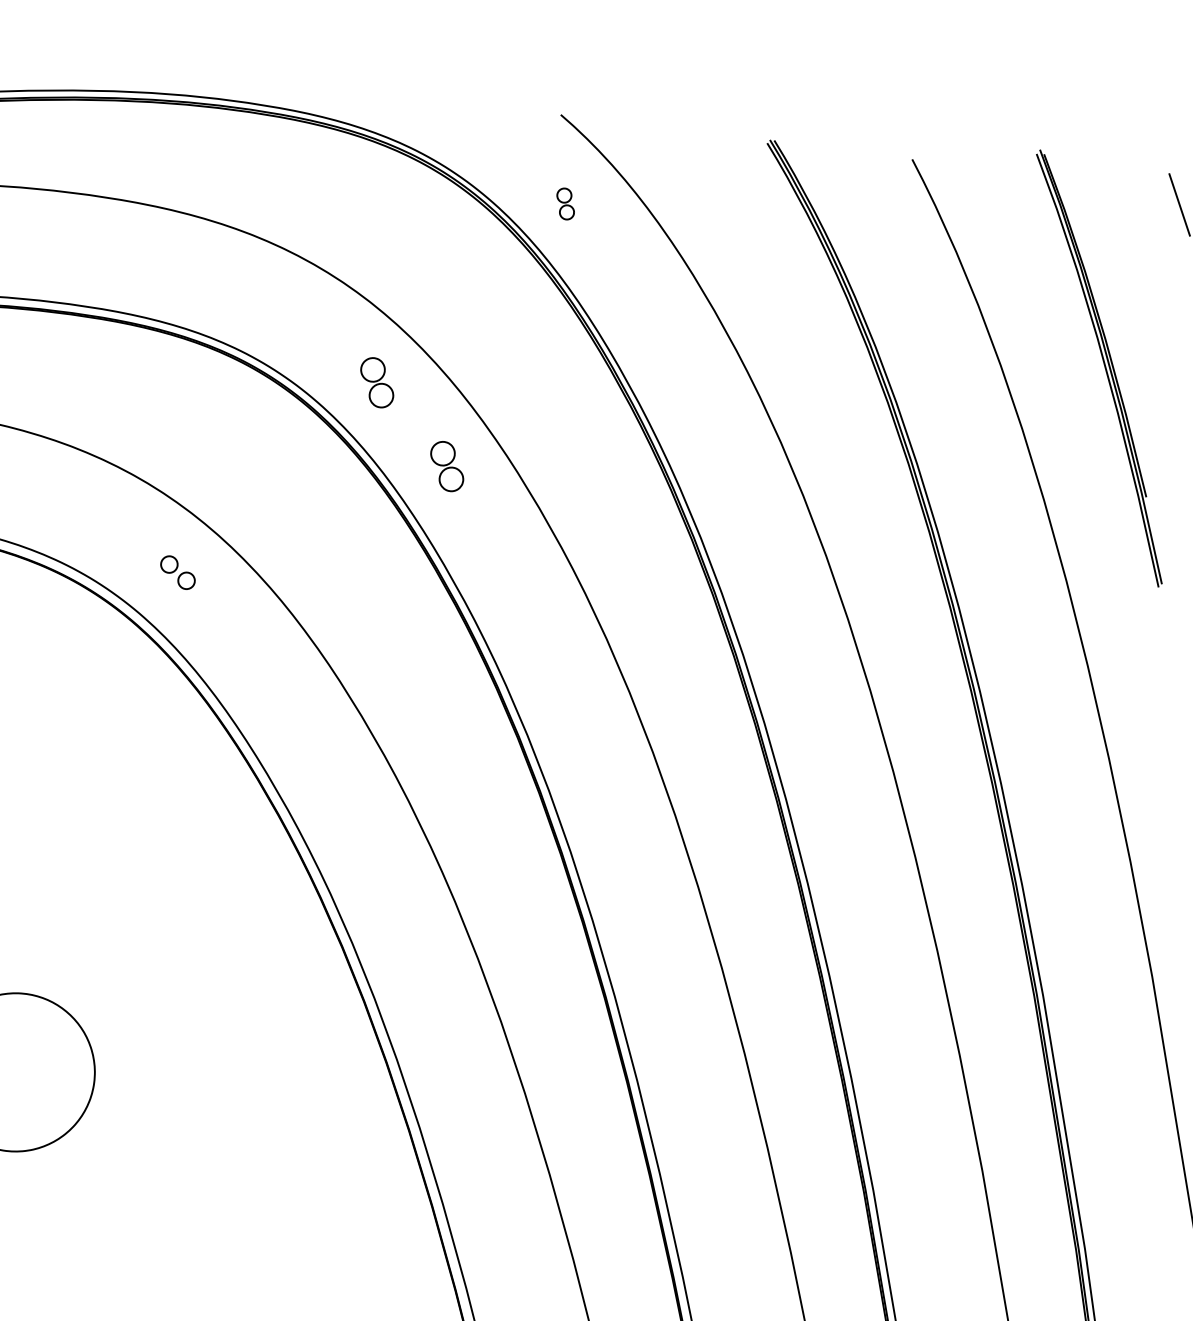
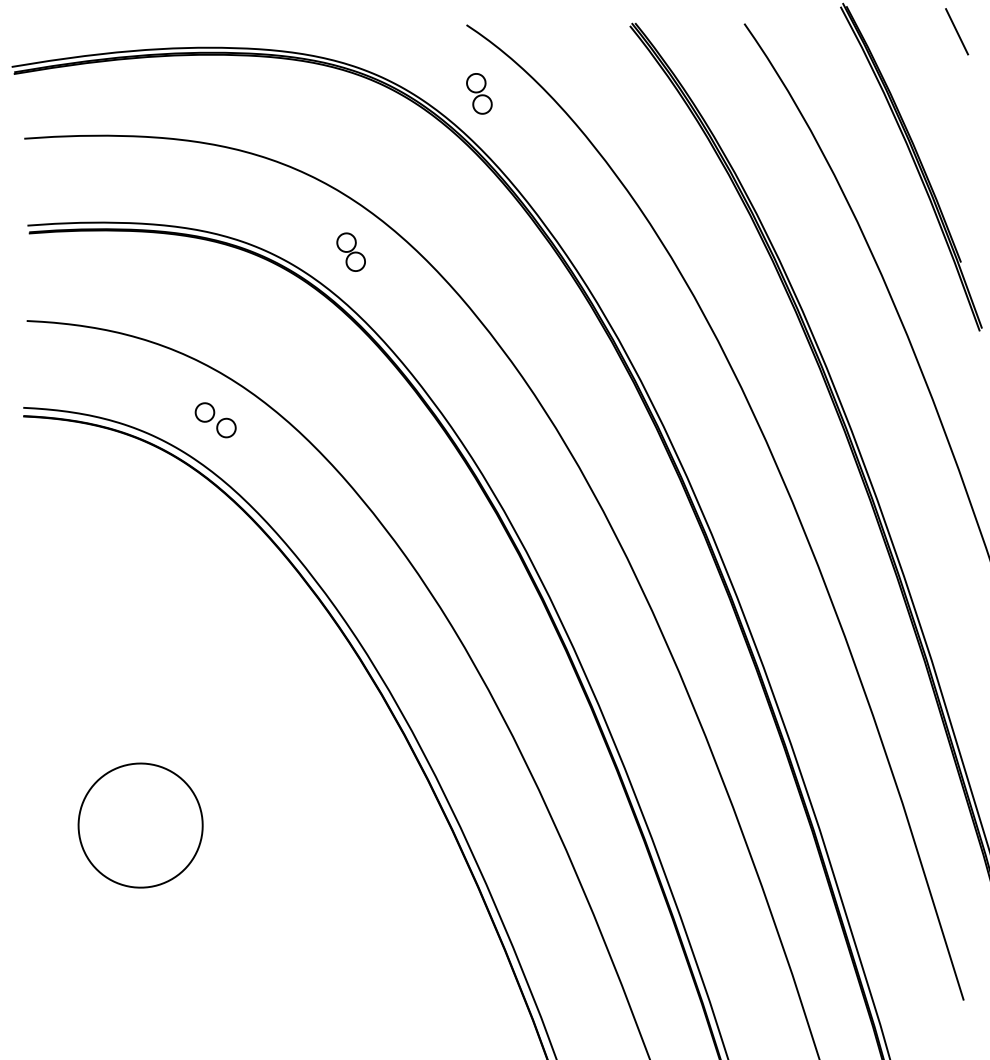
part: (565, 203) -> (479, 93), size x1.67
part: (446, 465) -> (413, 309), removed
part: (177, 572) -> (215, 420), size x1.43

